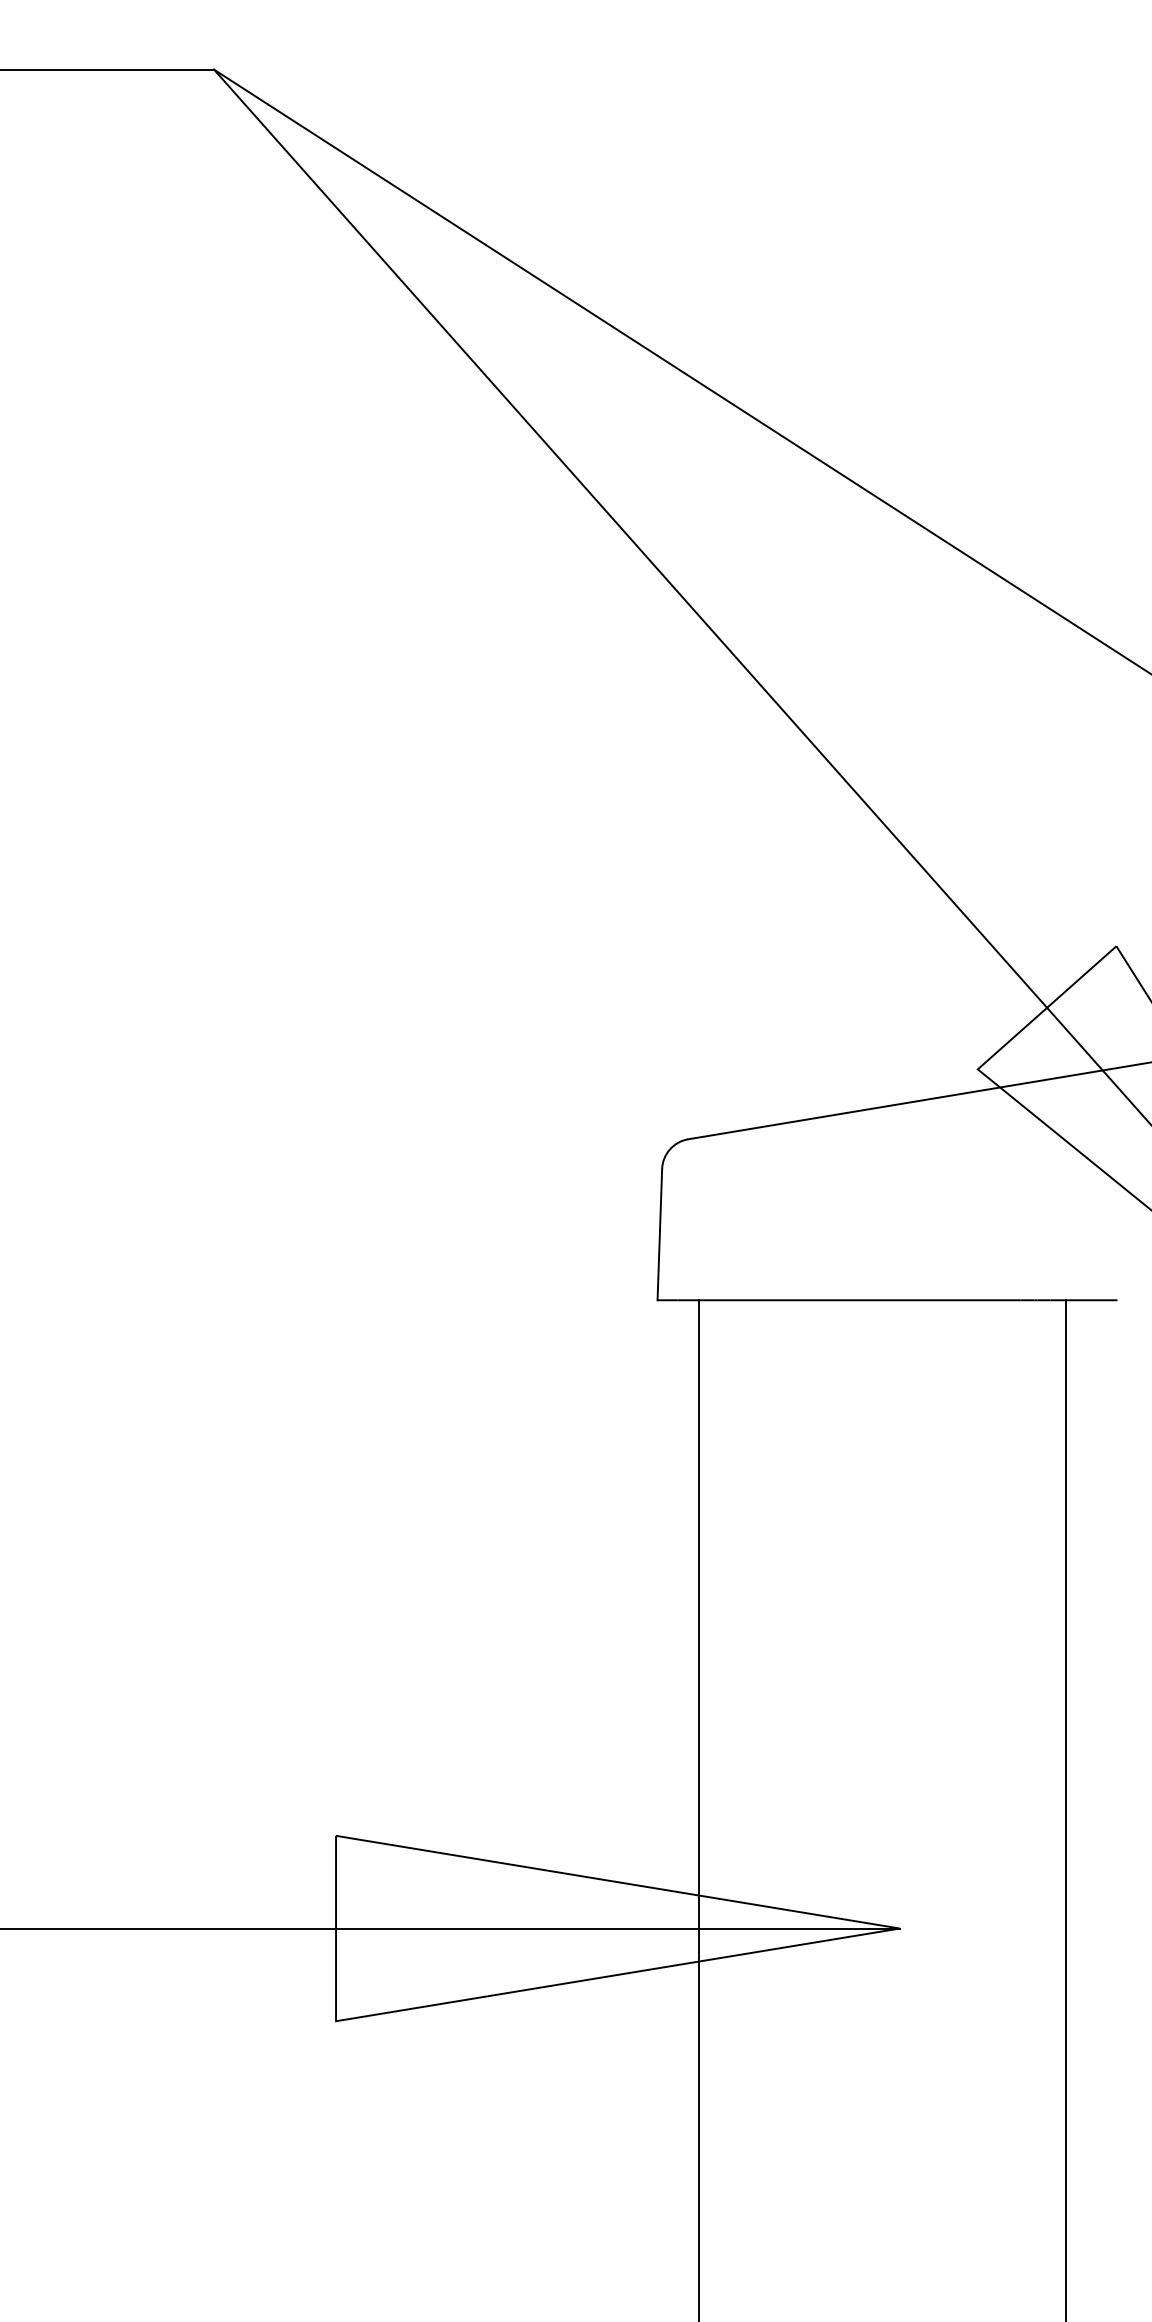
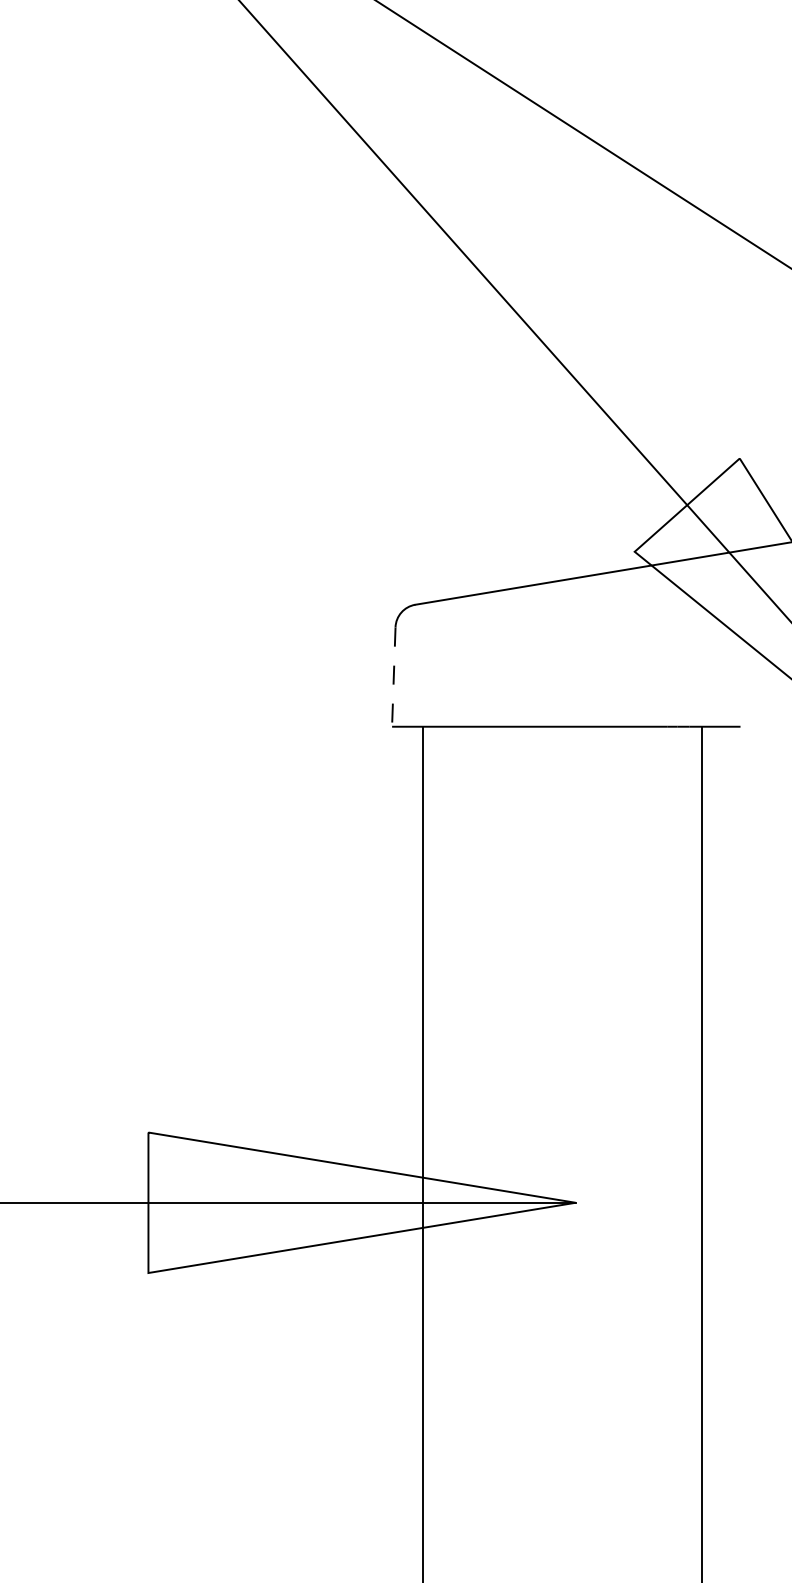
line: (659, 1235) -> (393, 677), solid -> dashed

